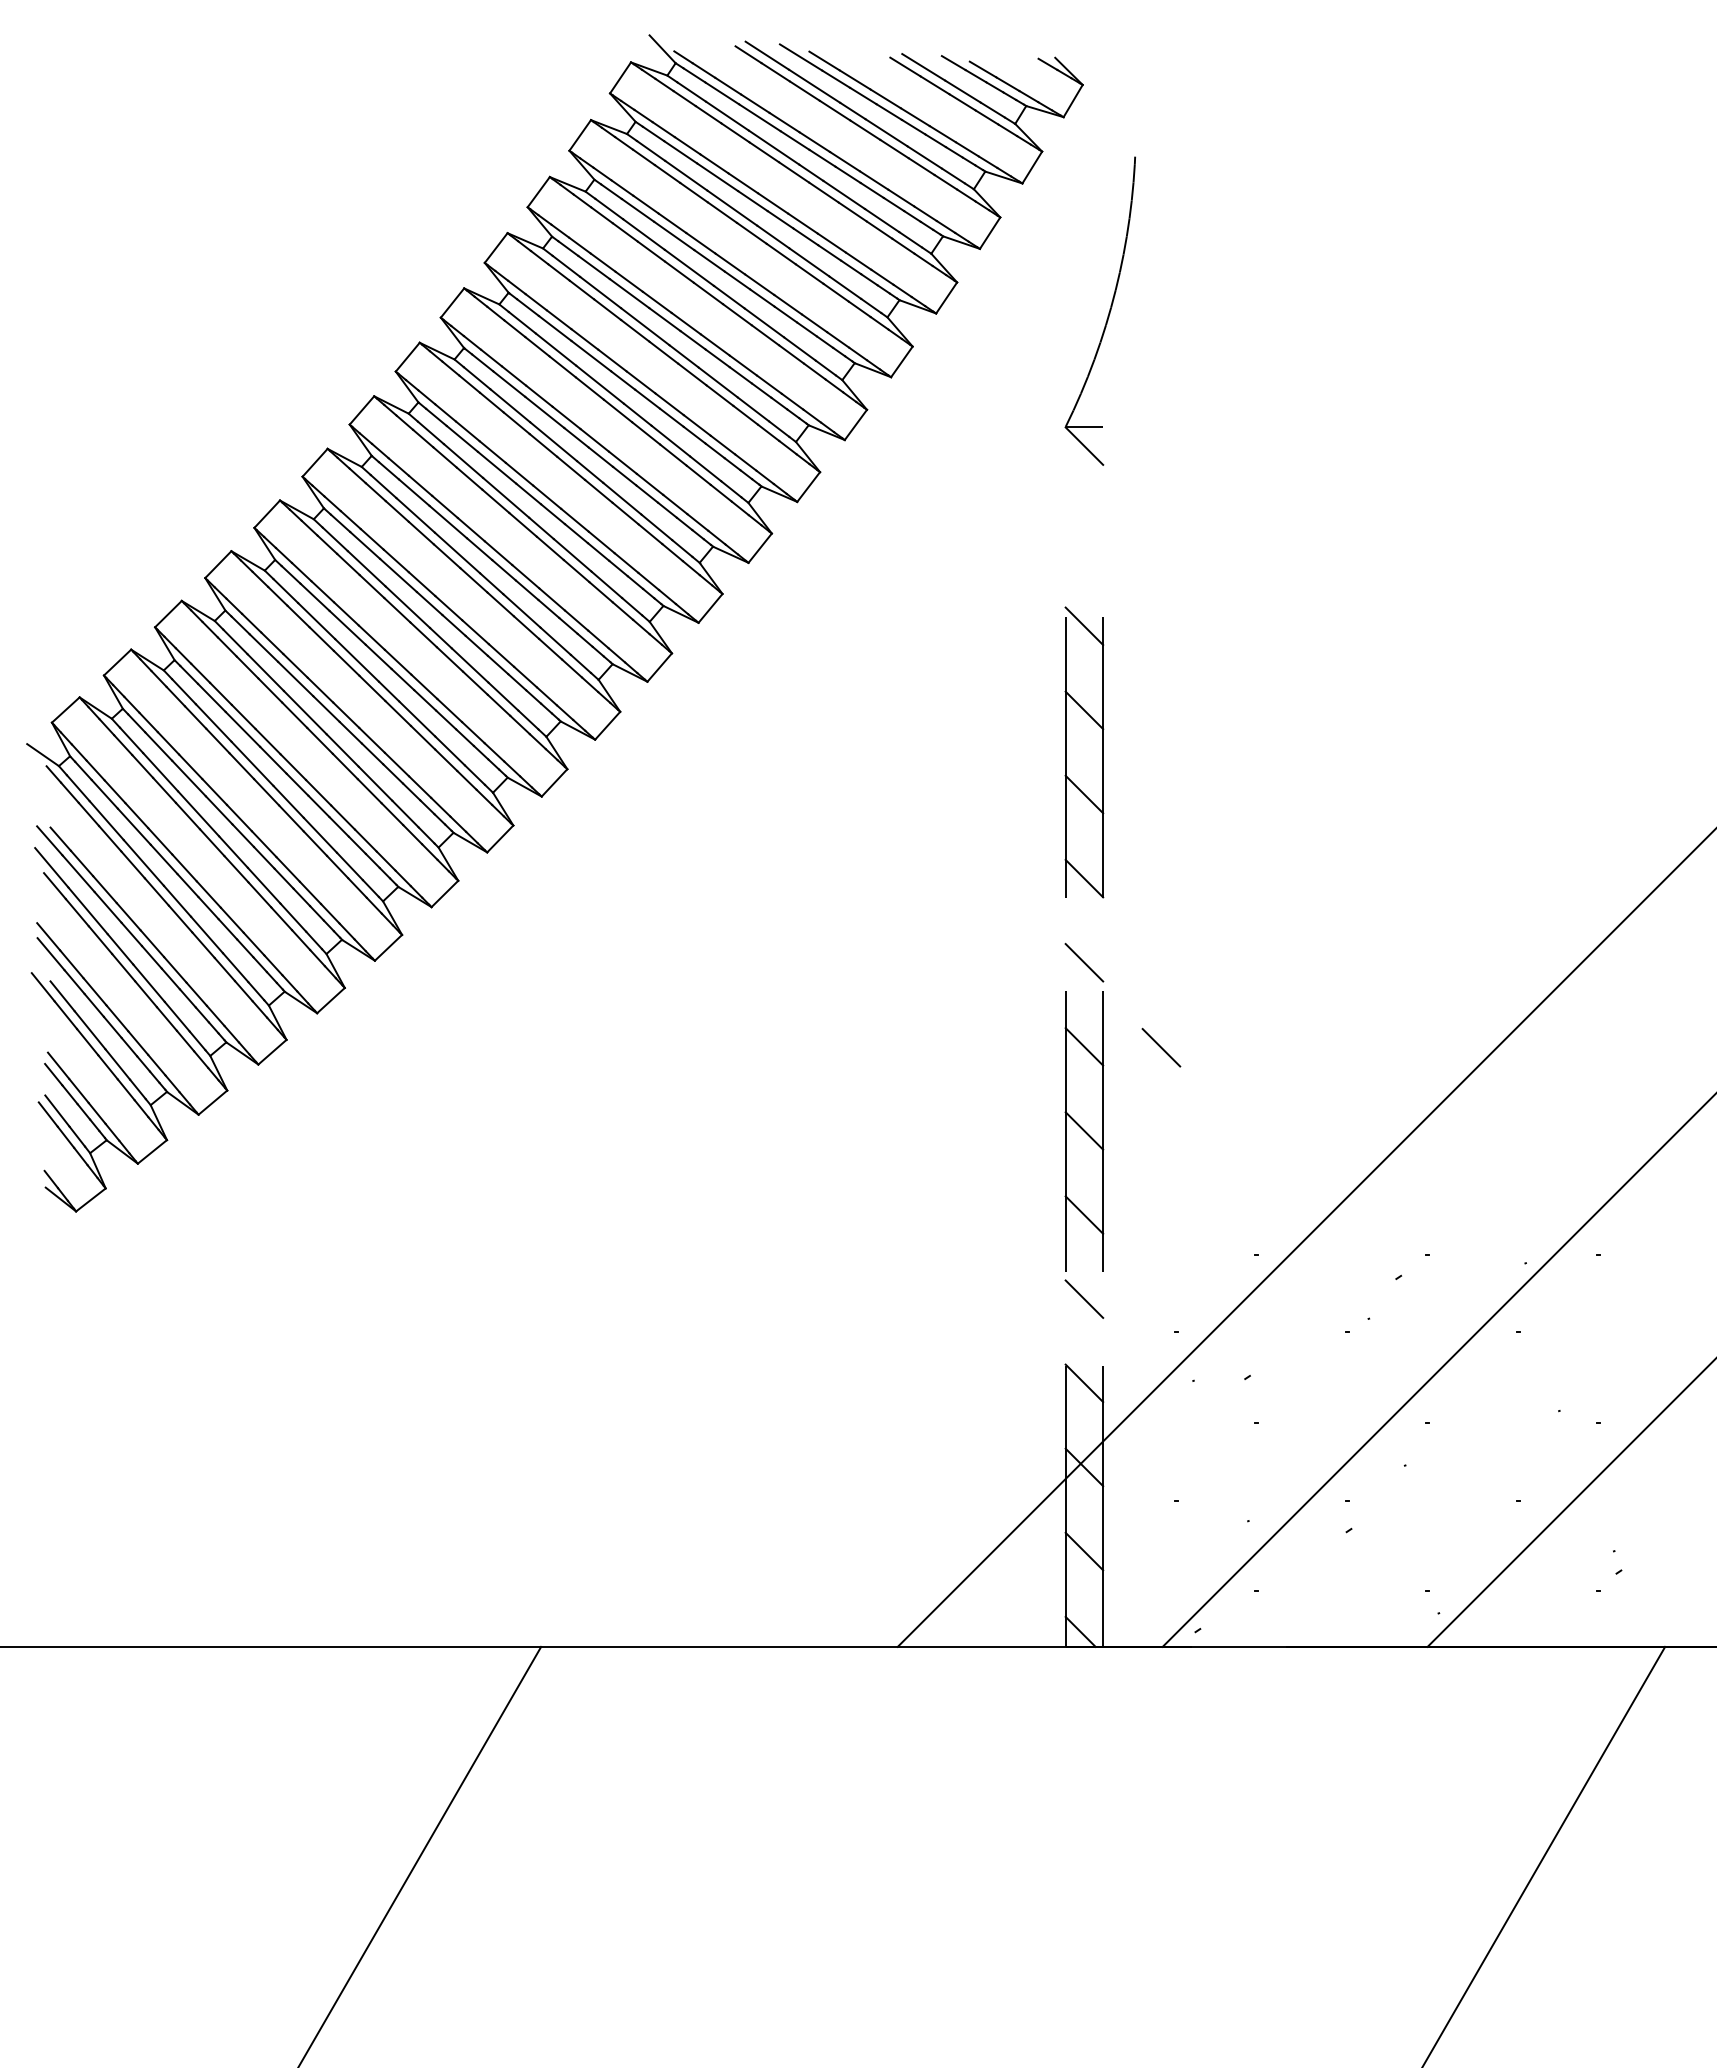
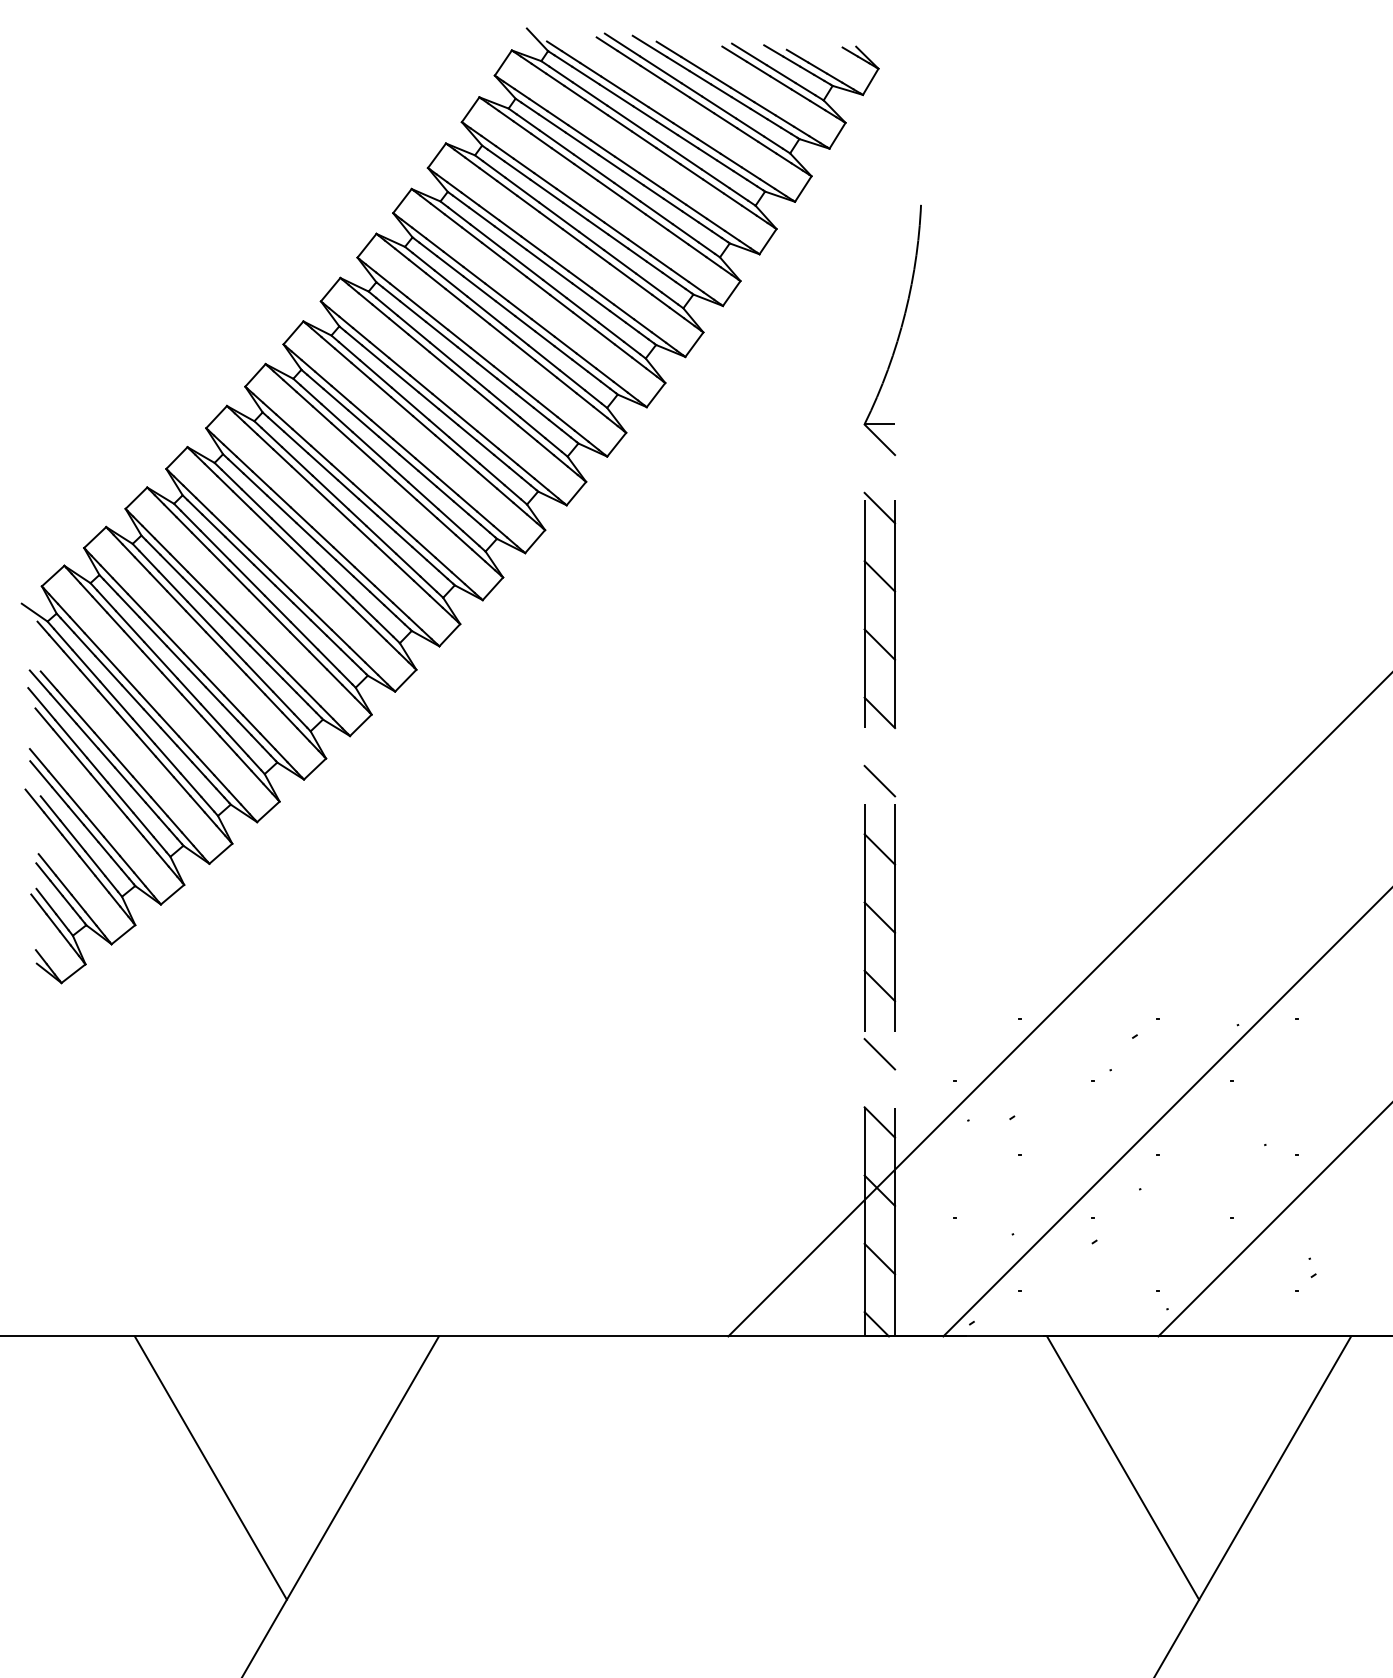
part: (1108, 312) -> (899, 331), moved
line: (1161, 1047) -> (942, 849), removed
line: (259, 1808) -> (210, 1467), added
line: (1383, 1808) -> (1122, 1467), added

